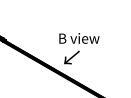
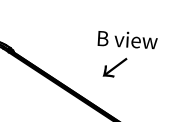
text: (79, 48) -> (127, 54), moved

